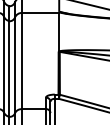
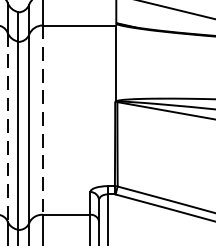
line: (21, 61) -> (42, 121), solid -> dashed
line: (4, 64) -> (8, 126), solid -> dashed

